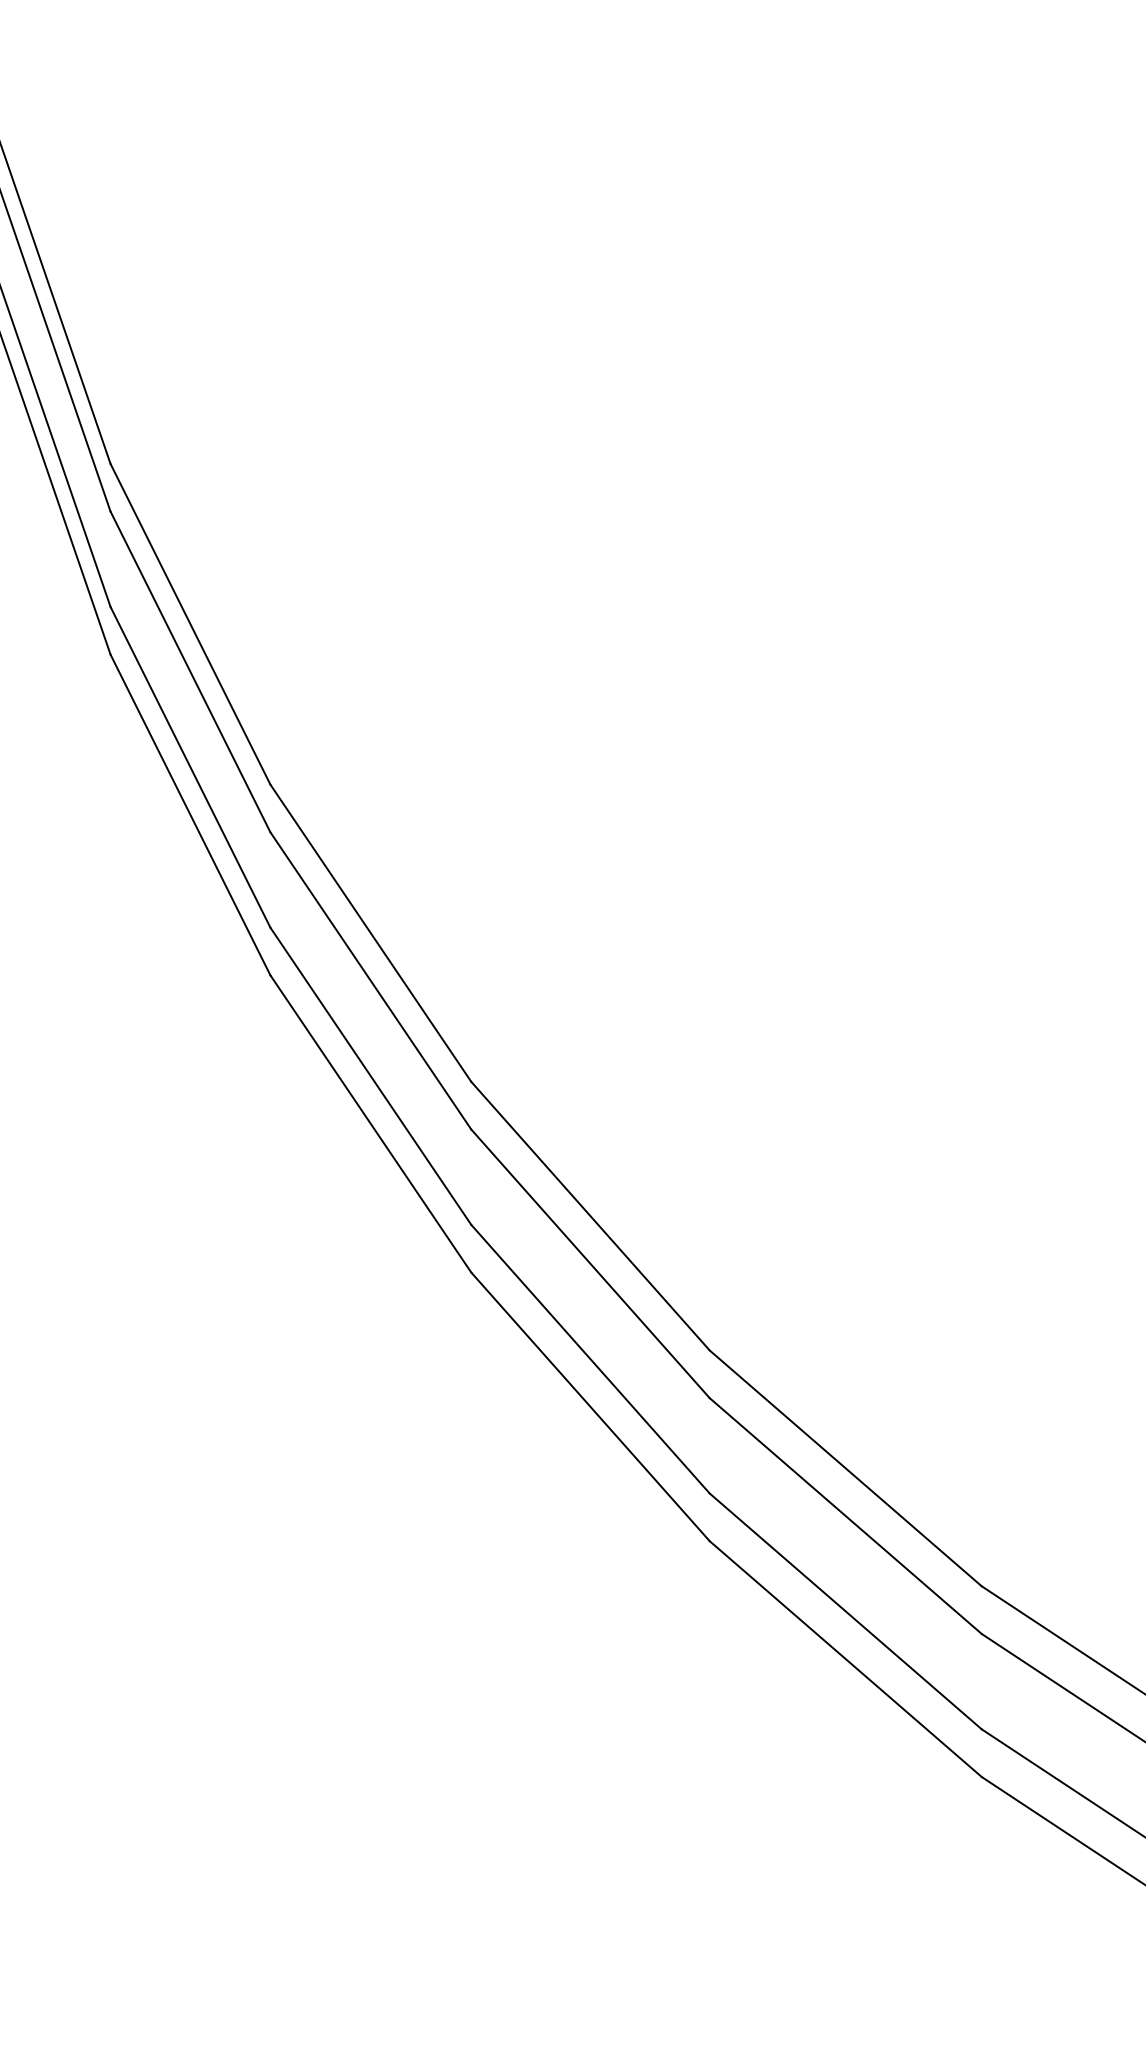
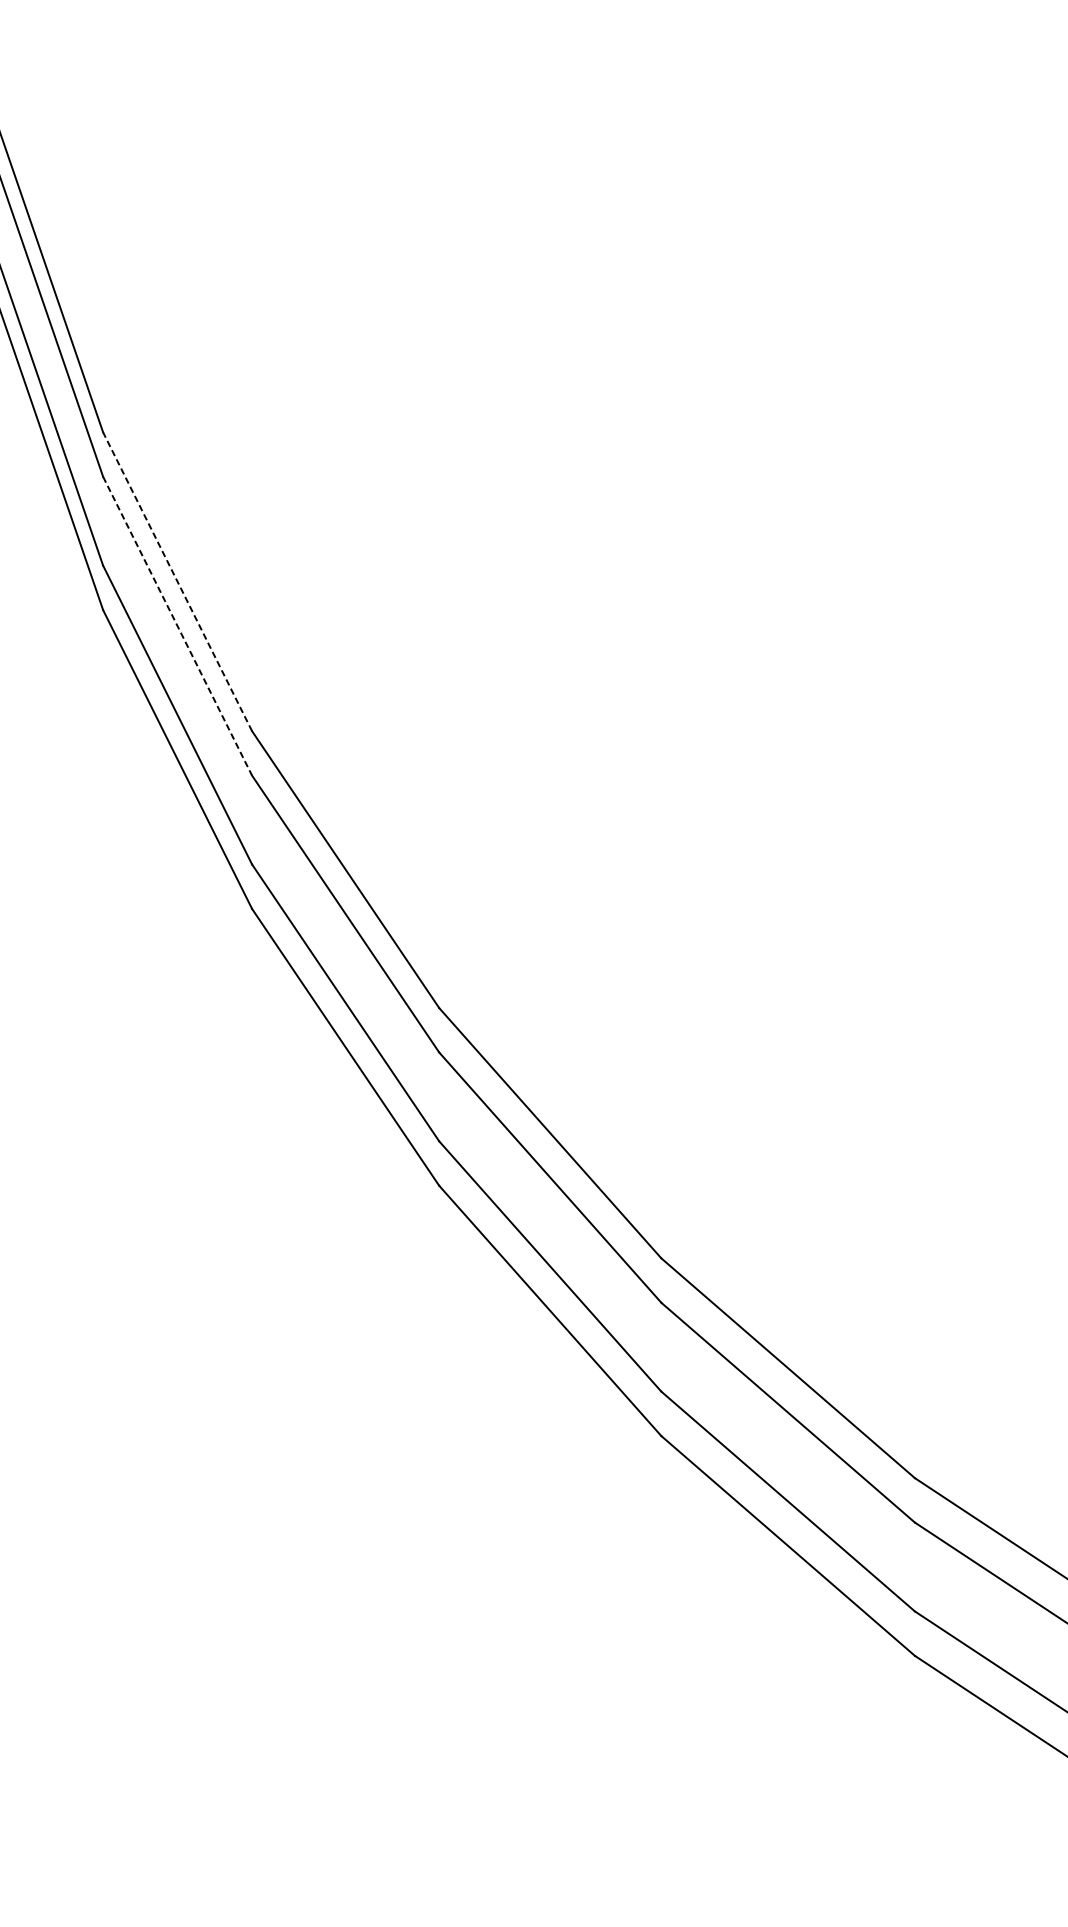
line: (190, 623) -> (177, 580), solid -> dashed
line: (190, 672) -> (177, 626), solid -> dashed

